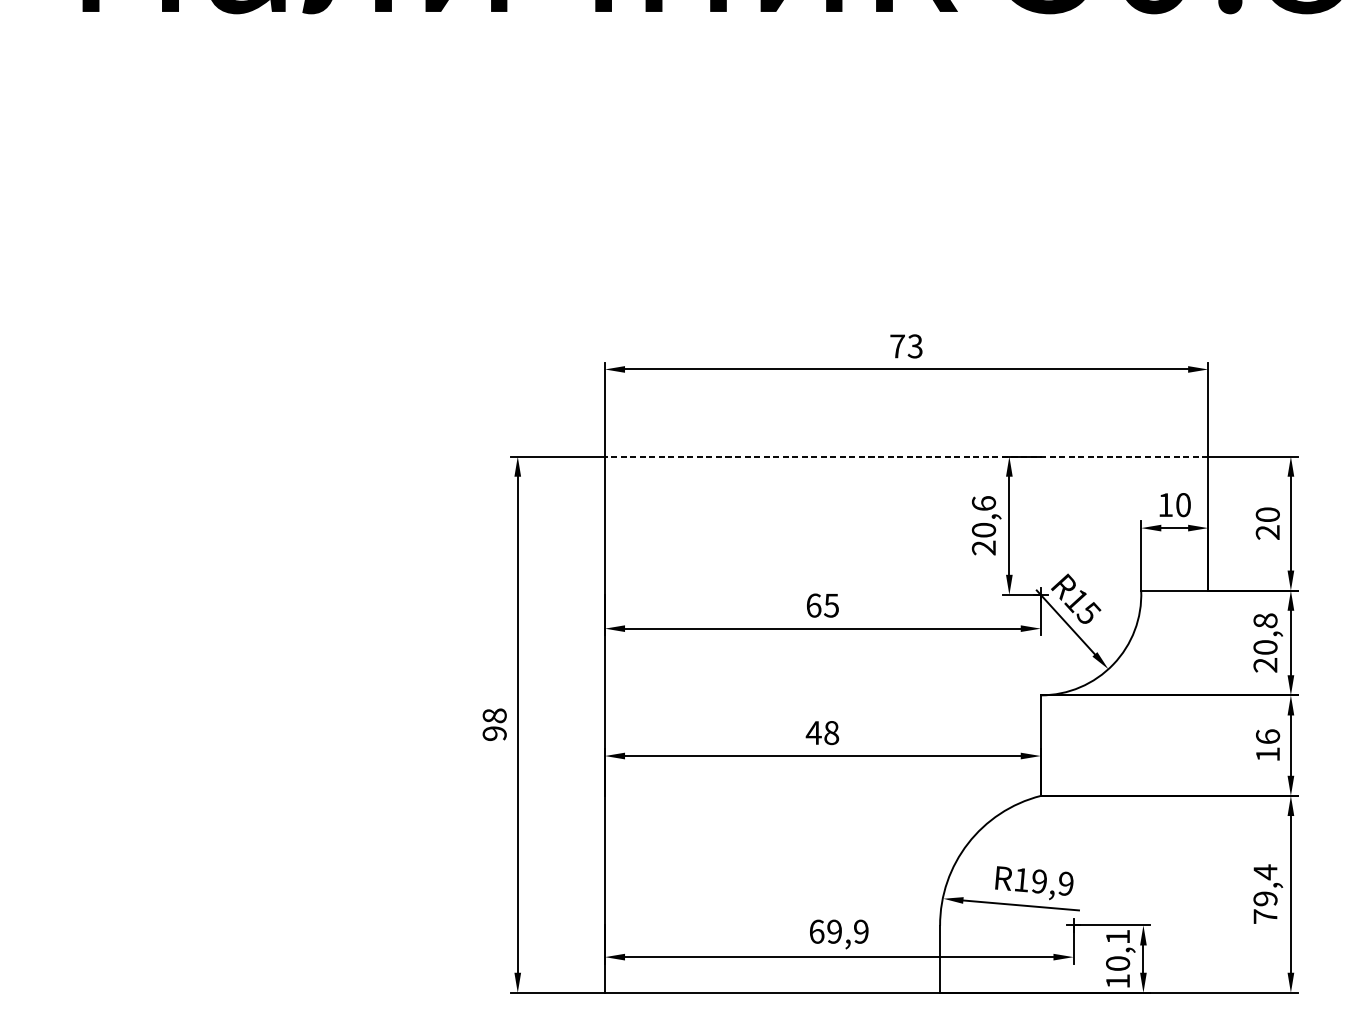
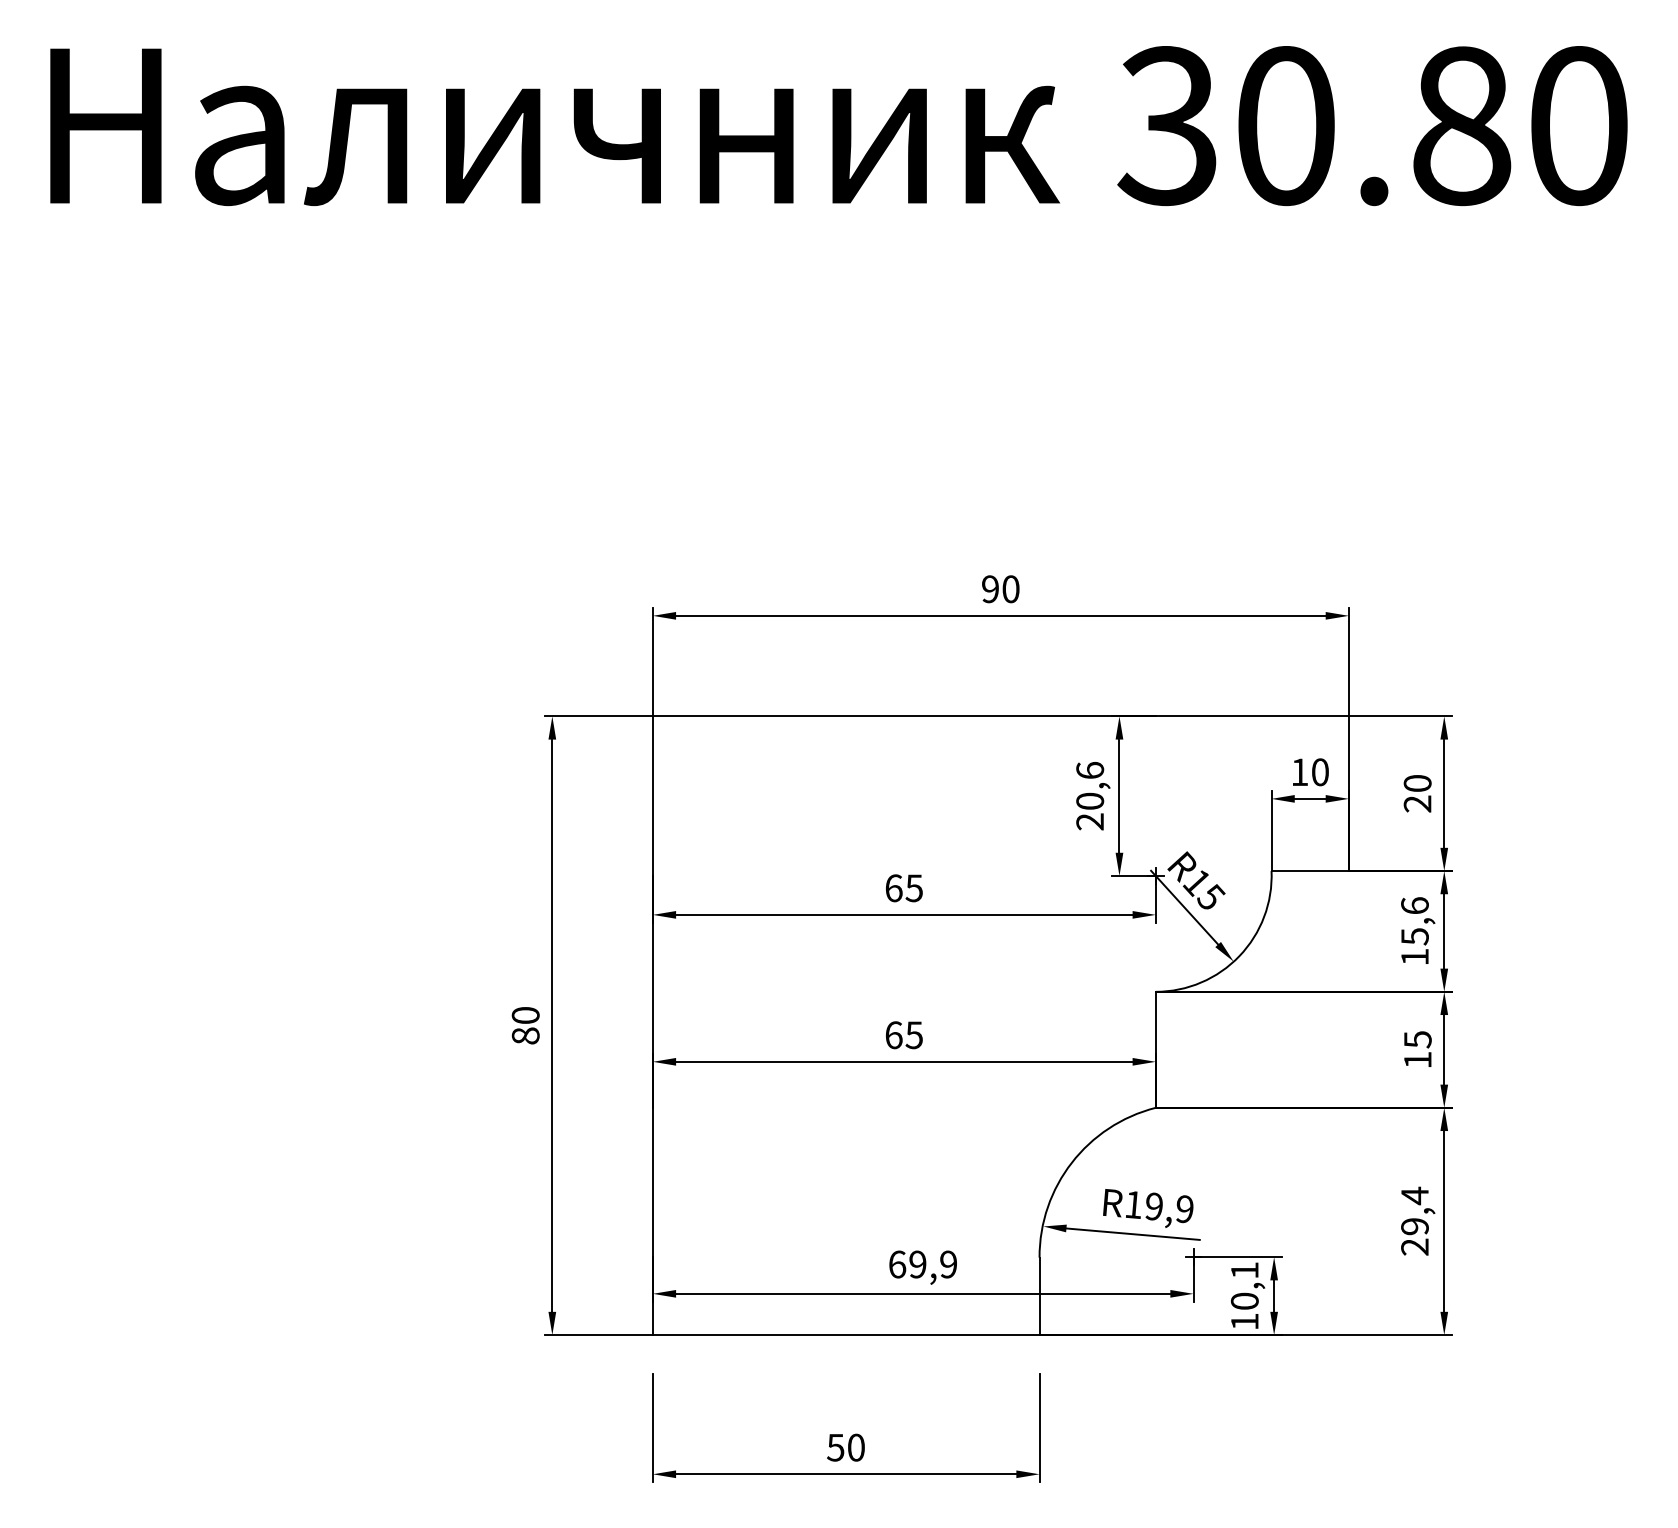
text: (906, 346) -> (1000, 589), 73 -> 90
line: (906, 456) -> (1000, 716), dashed -> solid
text: (1265, 643) -> (1414, 931), 20,8 -> 15,6
text: (494, 724) -> (525, 1025), 98 -> 80
text: (822, 733) -> (903, 1035), 48 -> 65
text: (1267, 736) -> (1417, 1039), 16 -> 15
text: (1265, 916) -> (1414, 1246), 79,4 -> 29,4

